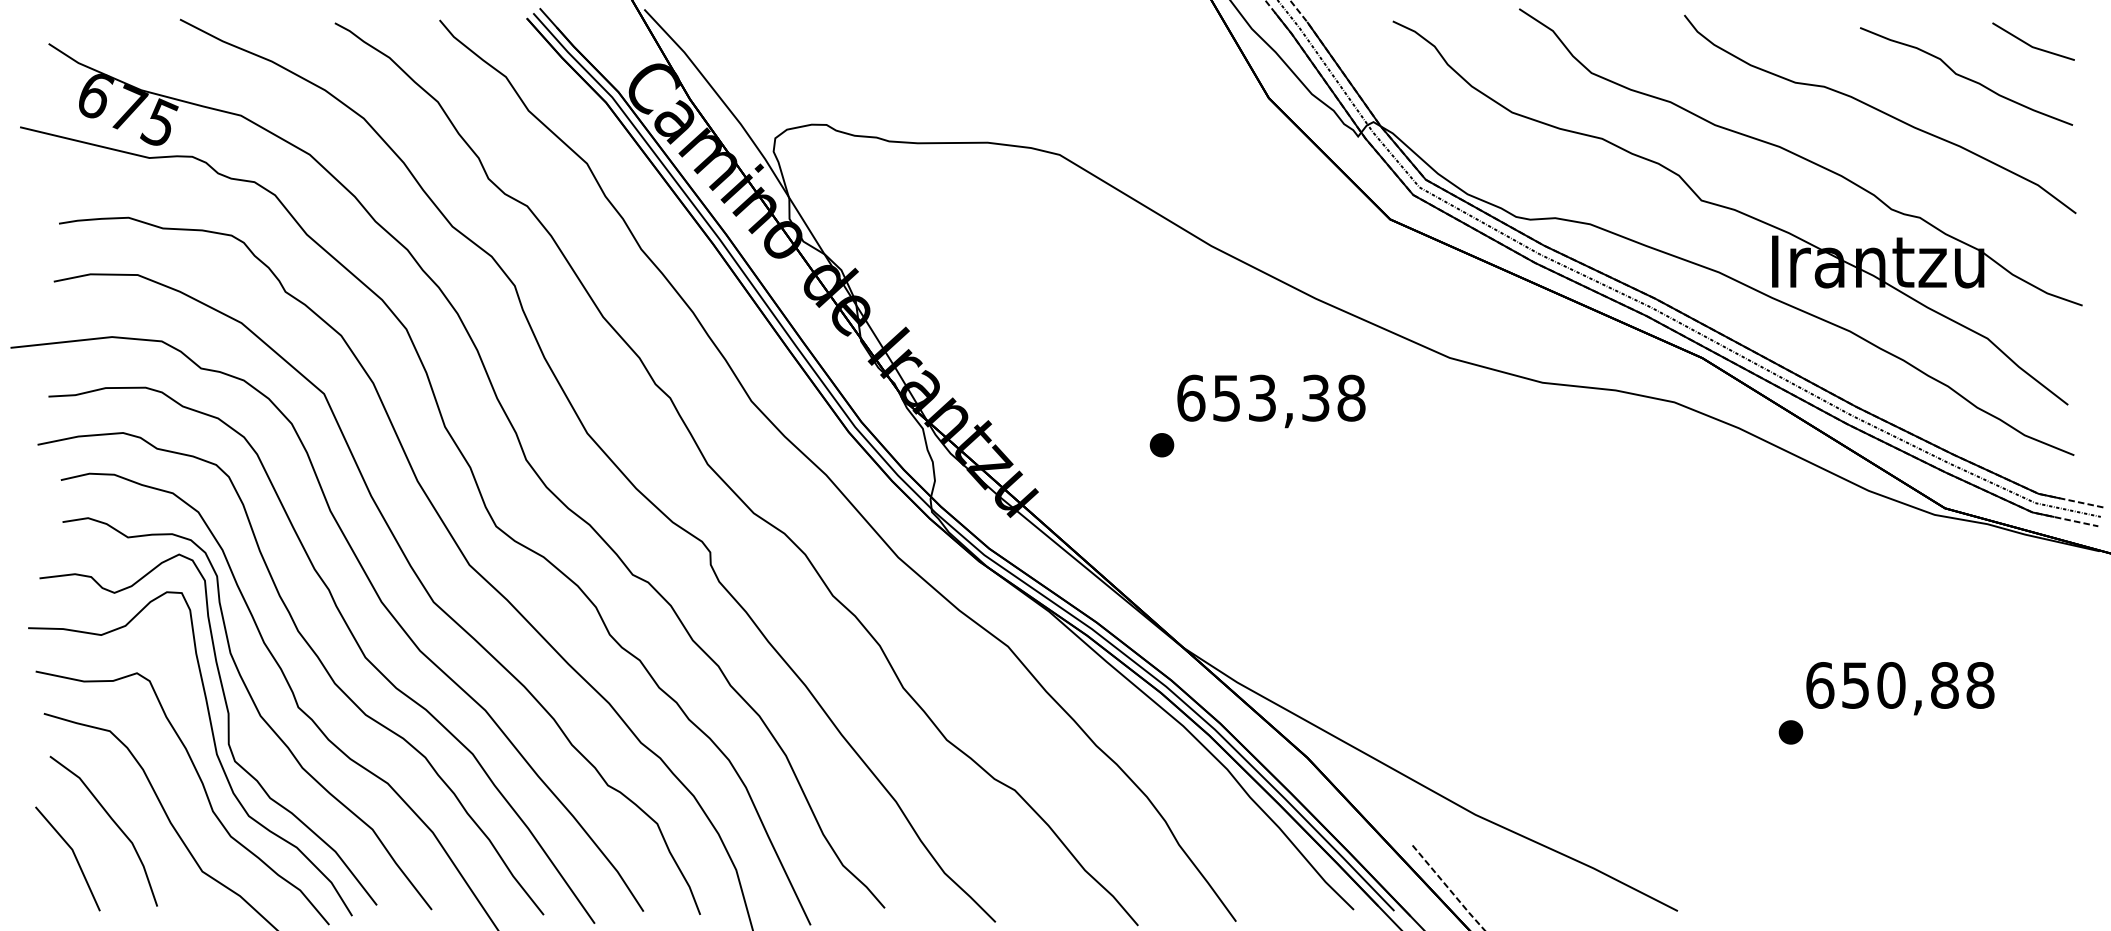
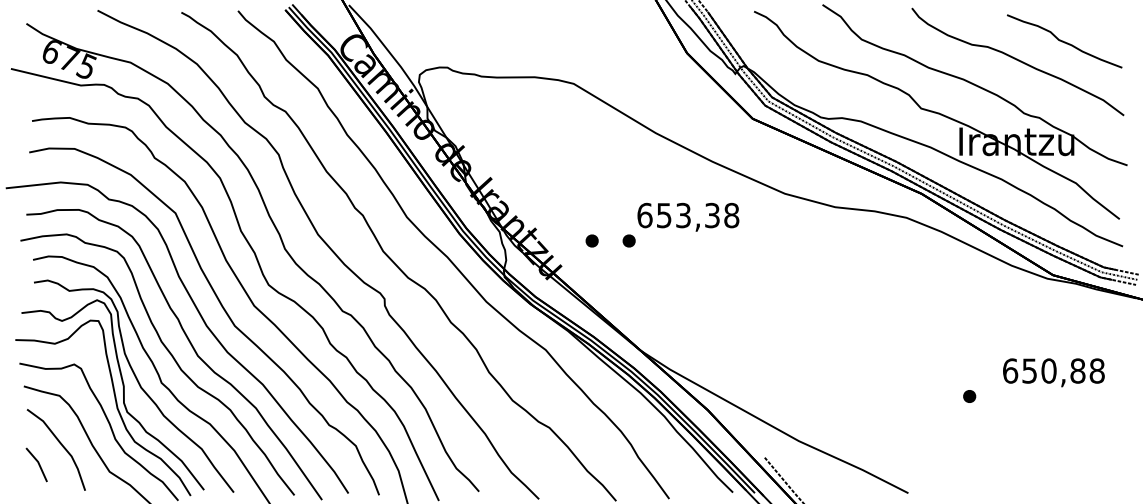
line: (2030, 43) -> (1099, 23), removed
part: (1092, 444) -> (591, 240), added
text: (1899, 688) -> (1053, 372), moved
part: (67, 858) -> (36, 464), size x0.6

